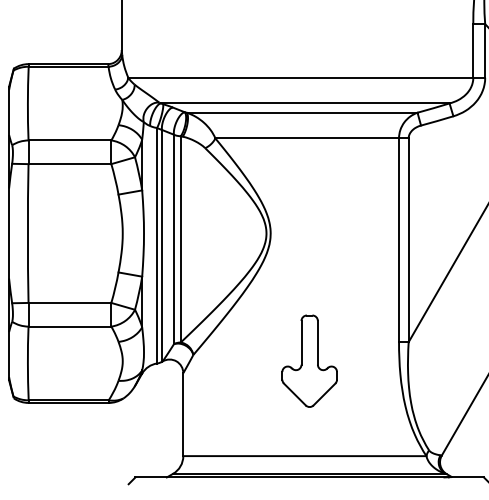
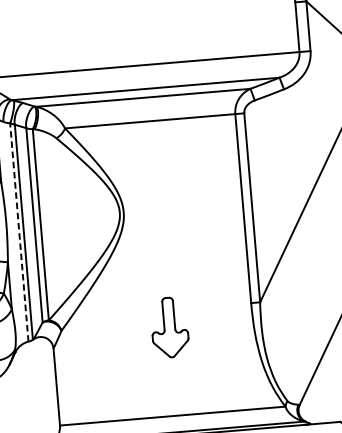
line: (157, 245) -> (19, 232), solid -> dashed
part: (309, 360) -> (169, 327), size x0.7

